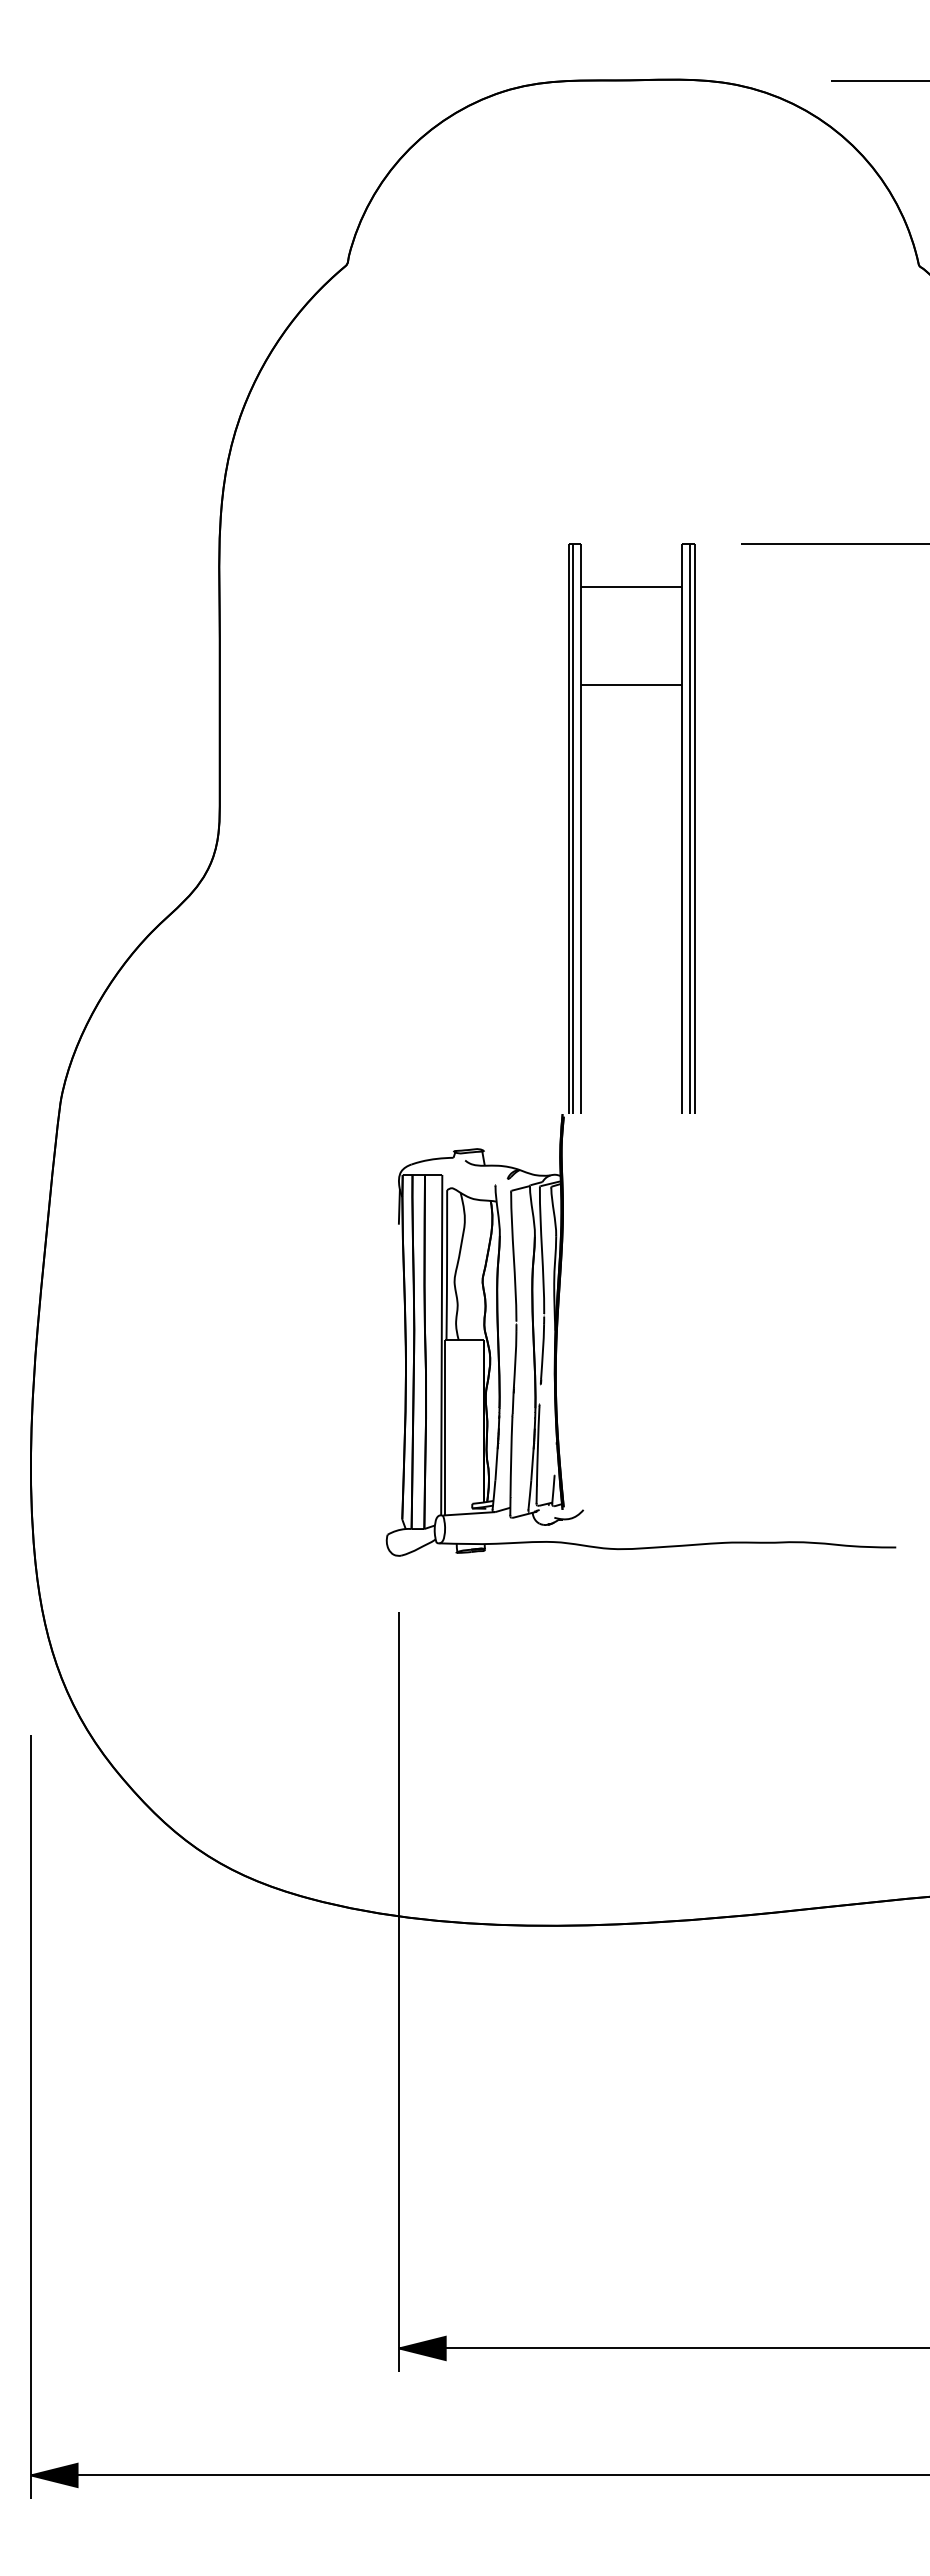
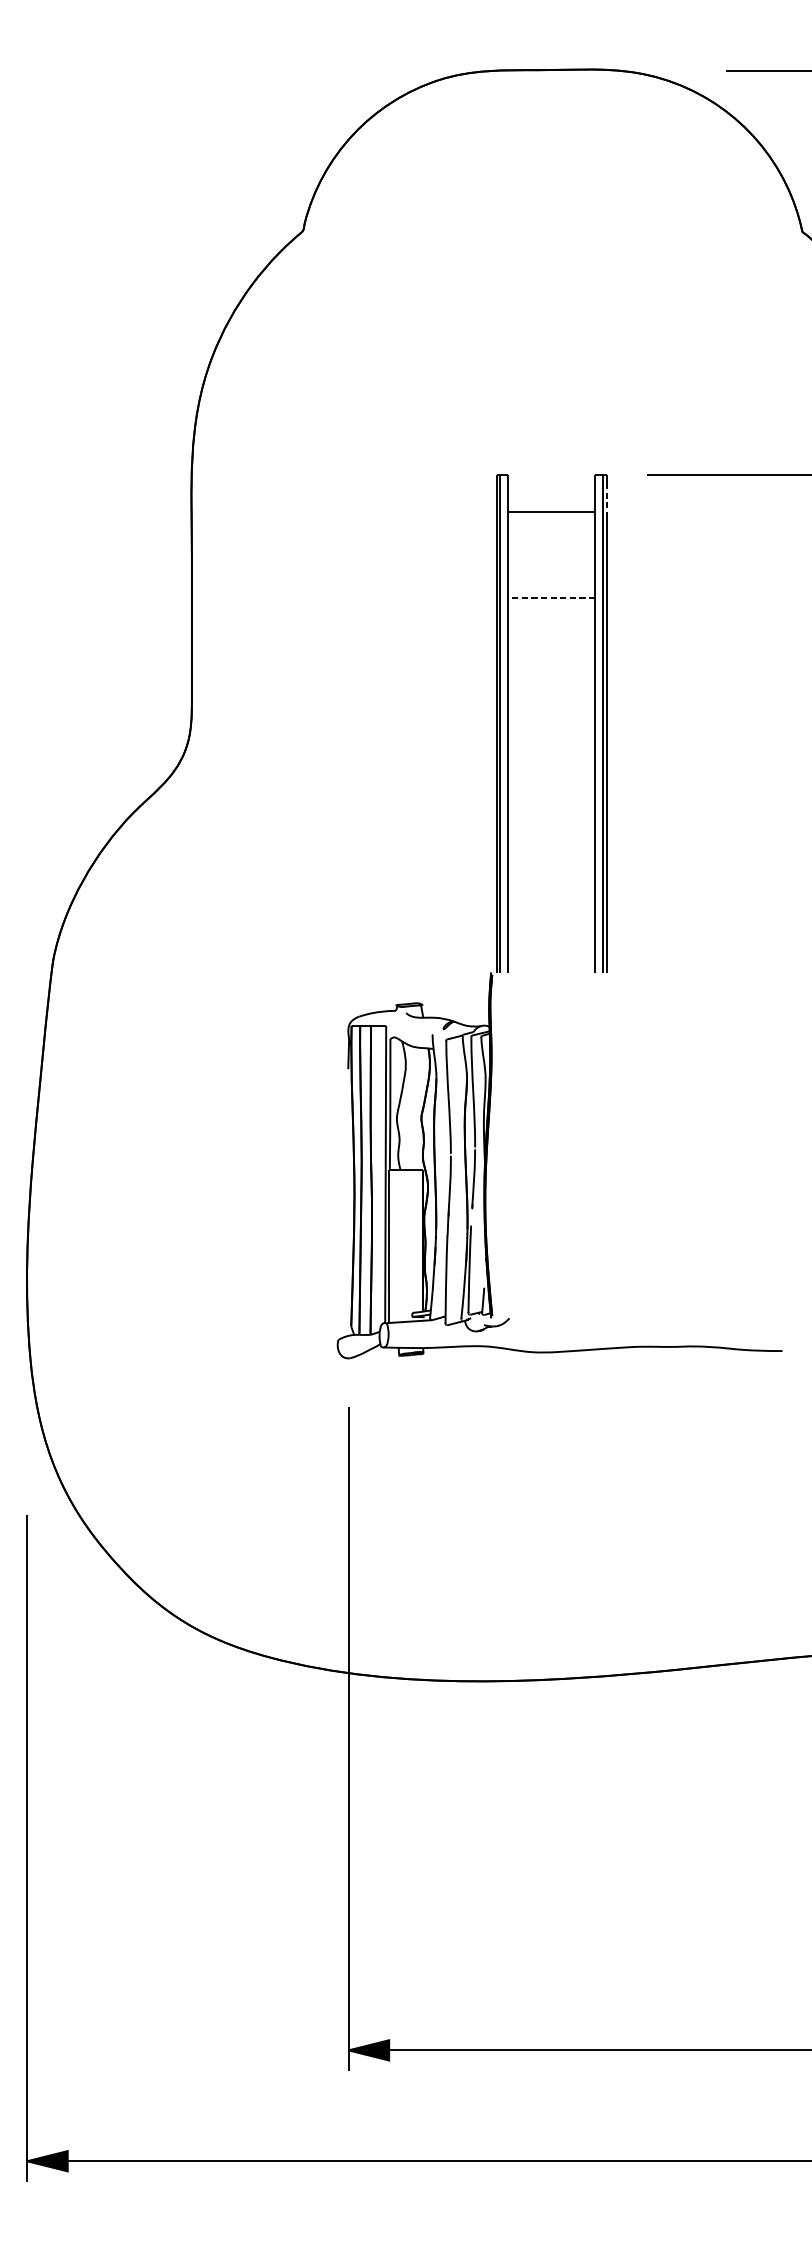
line: (694, 572) -> (606, 499), solid -> dashed
line: (631, 685) -> (551, 598), solid -> dashed

